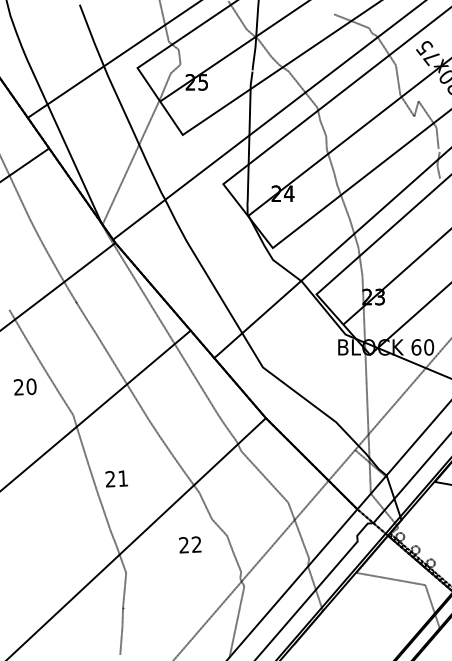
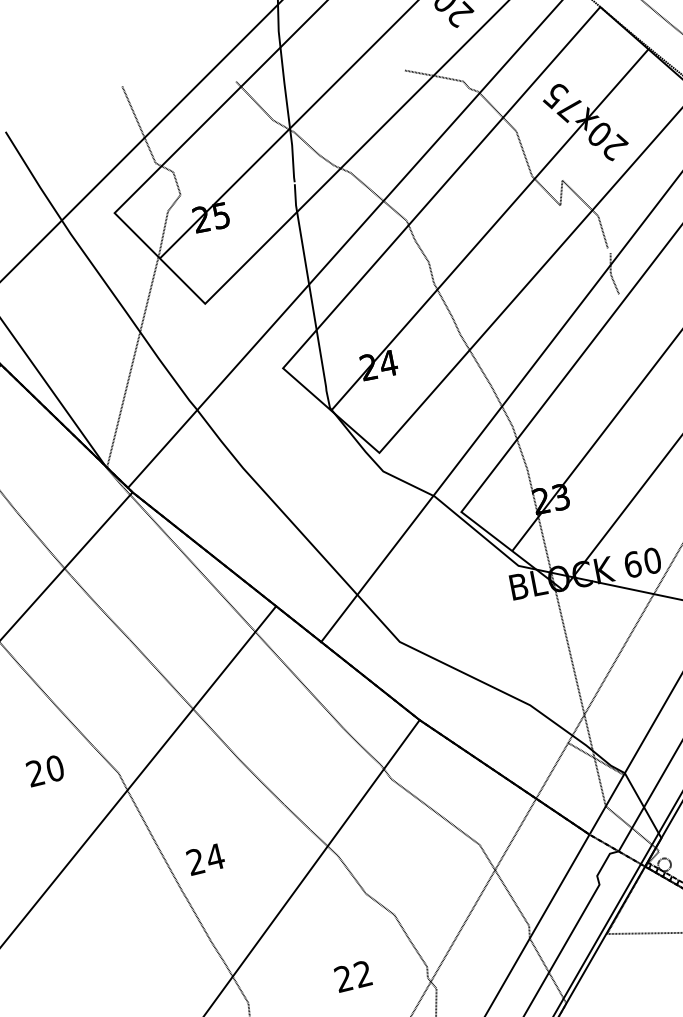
text: (25, 386) -> (45, 770), moved
text: (123, 478) -> (215, 856), 21 -> 24
text: (190, 544) -> (353, 975), moved

